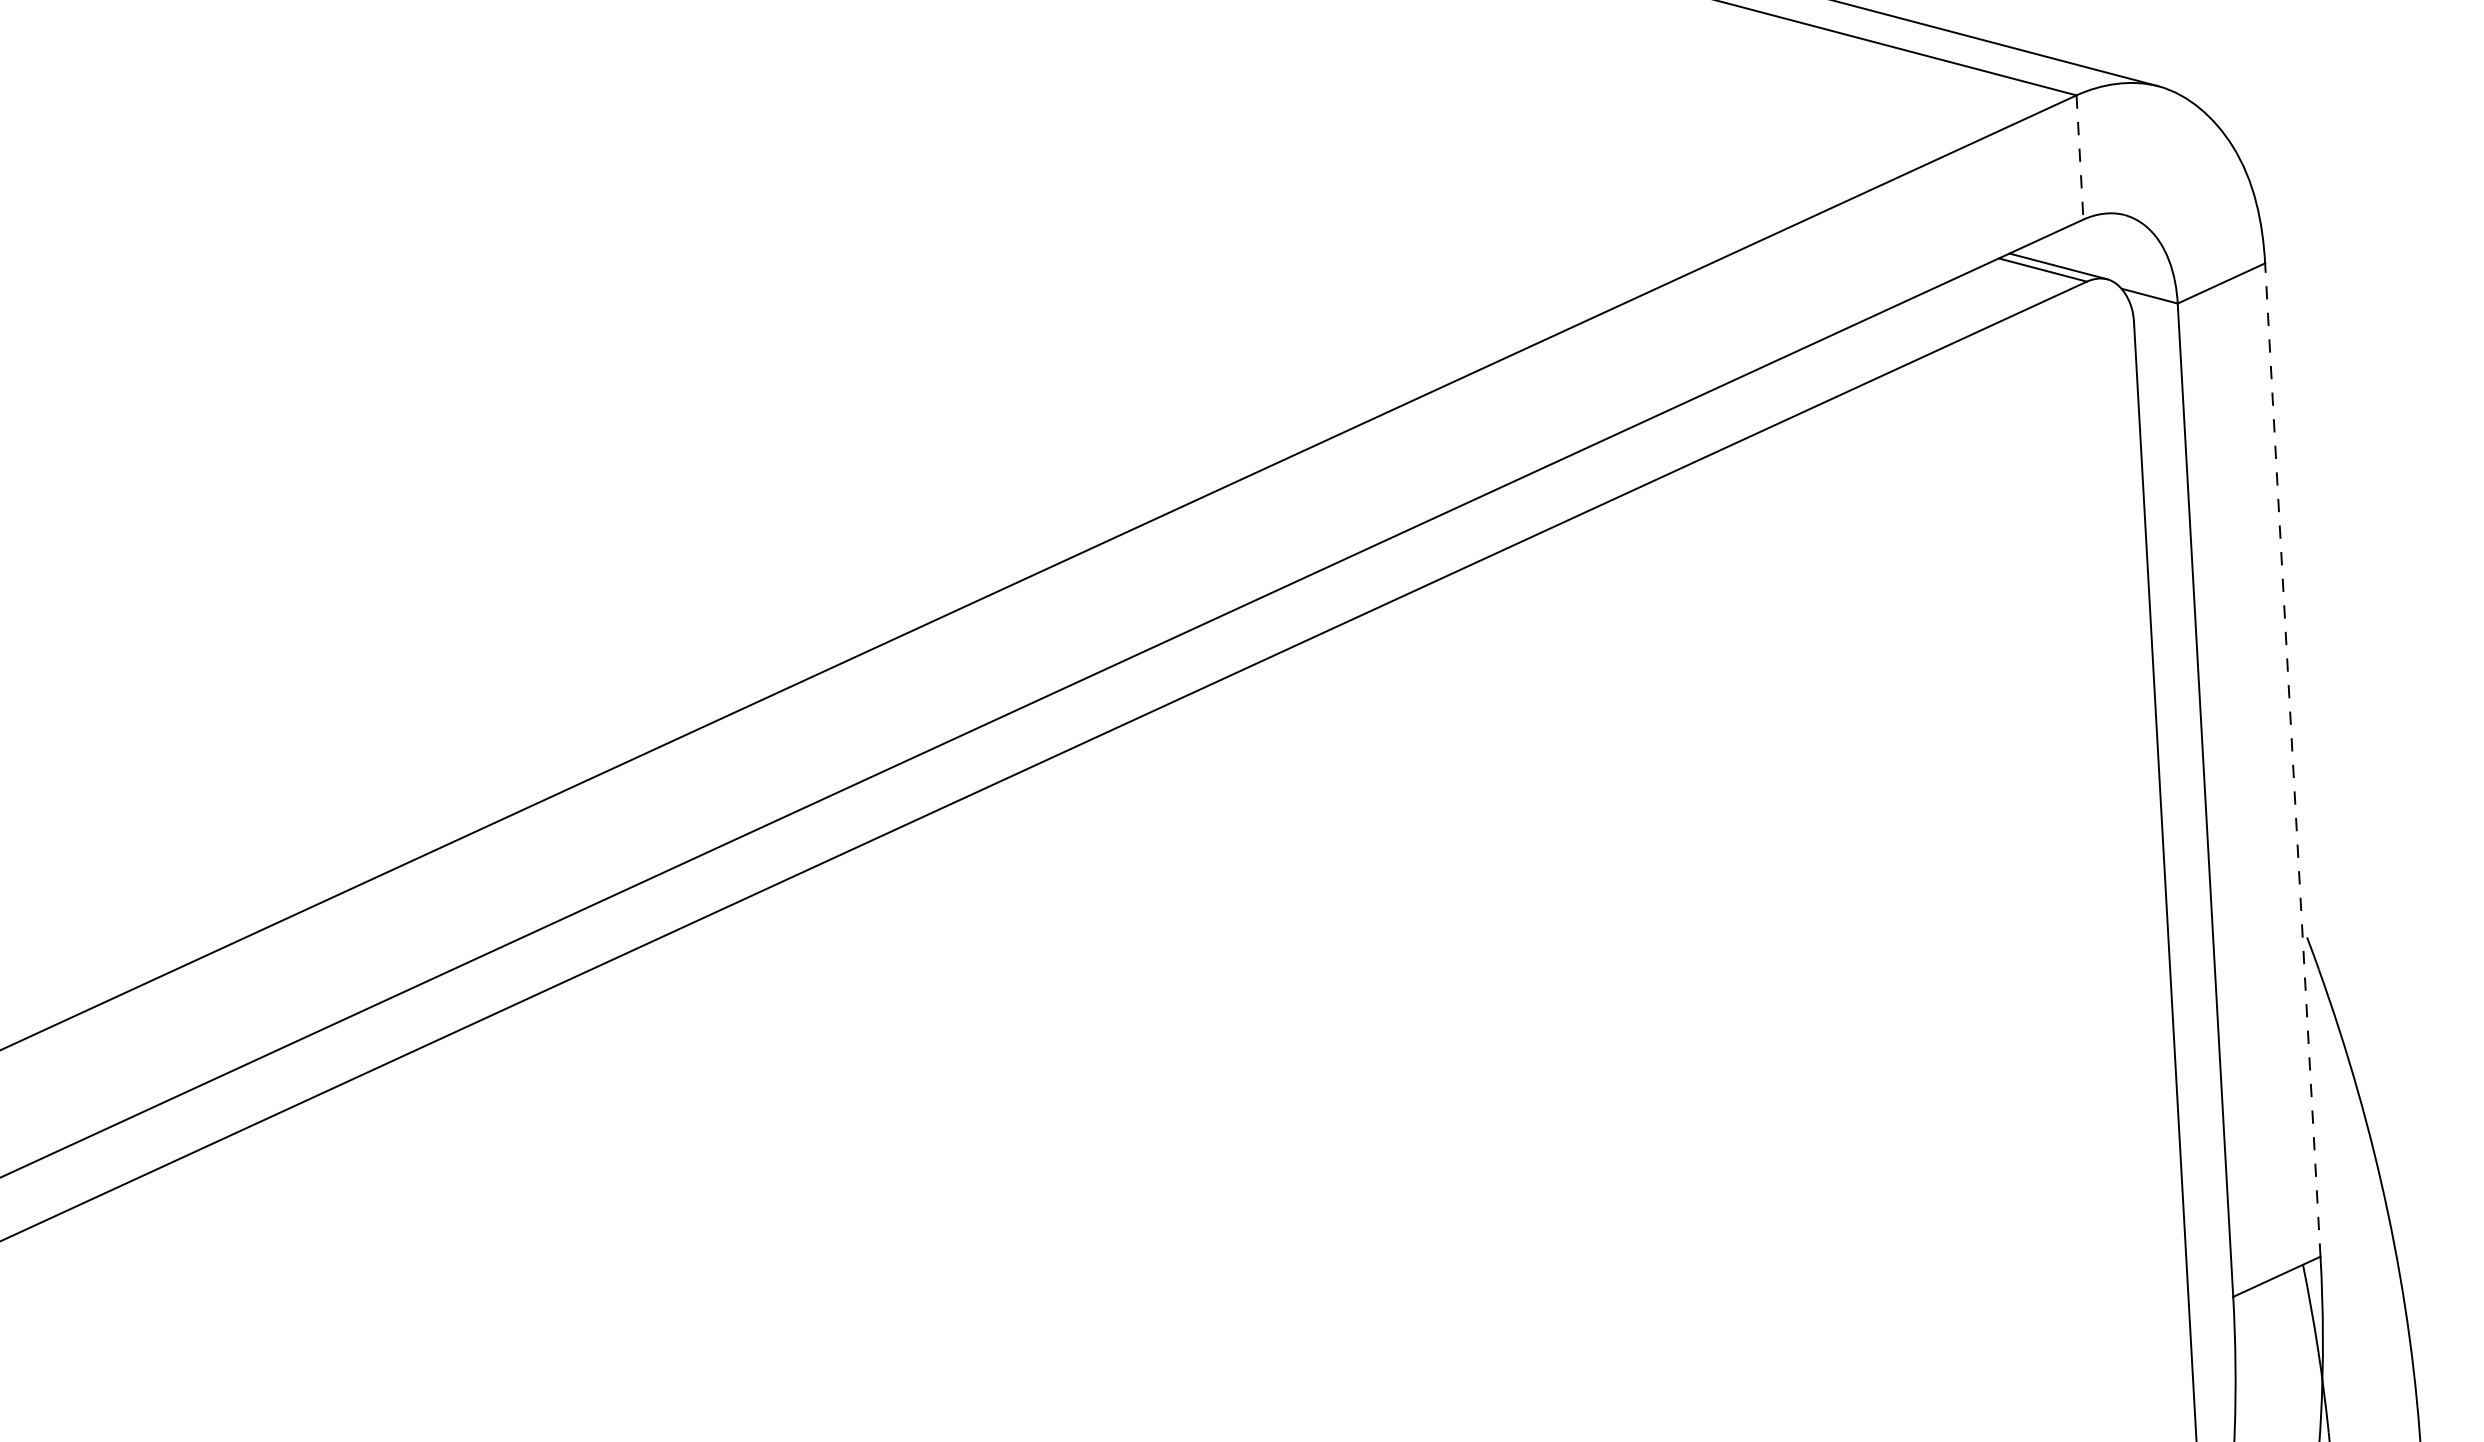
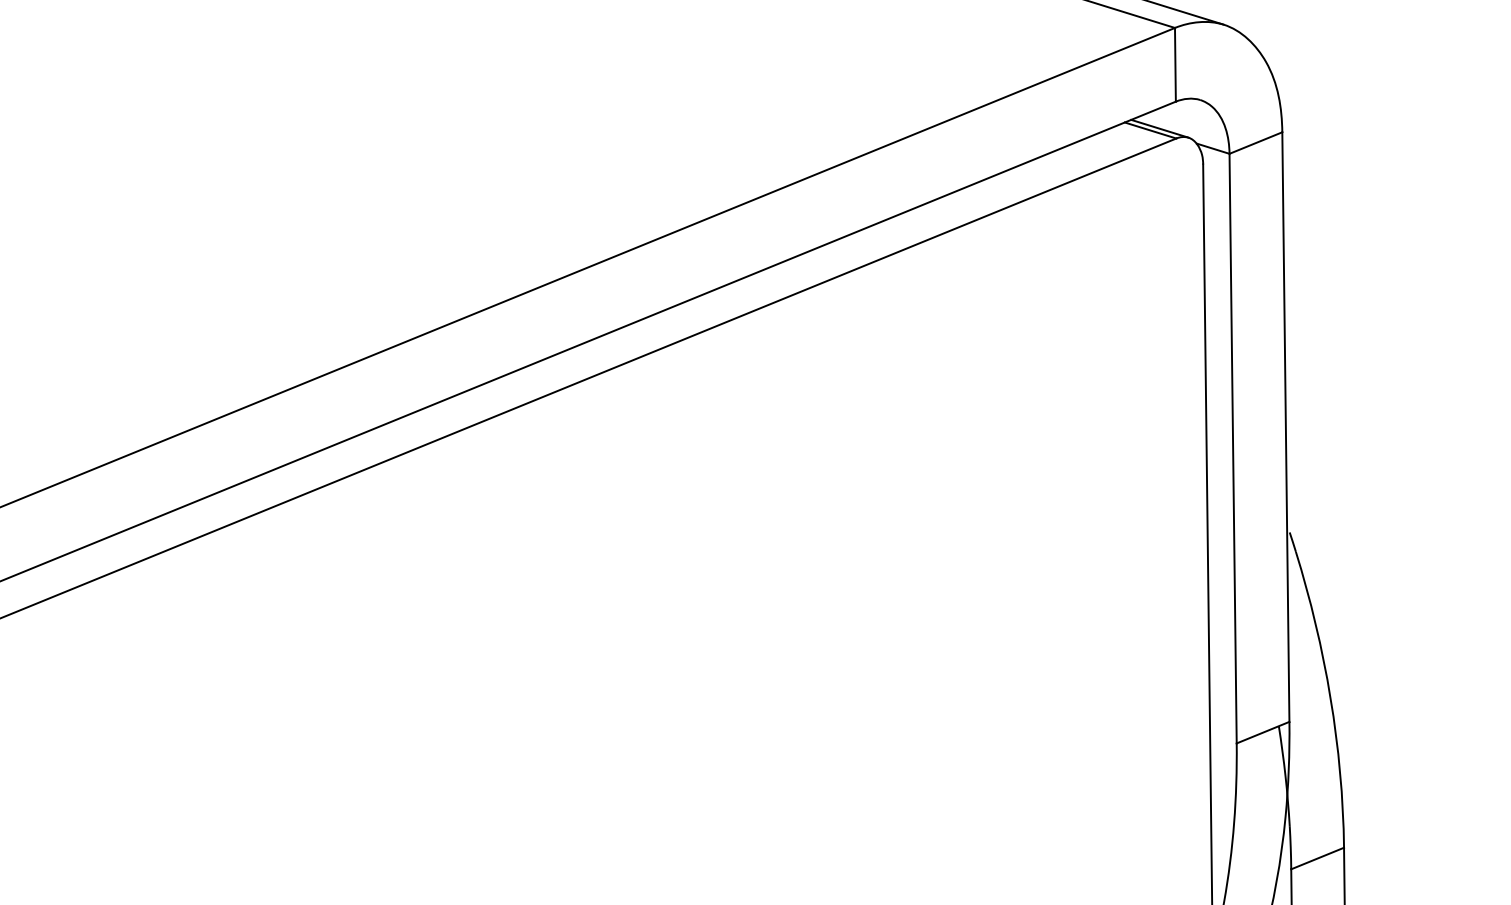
line: (2080, 156) -> (1175, 64), dashed -> solid
line: (2292, 760) -> (1285, 427), dashed -> solid

